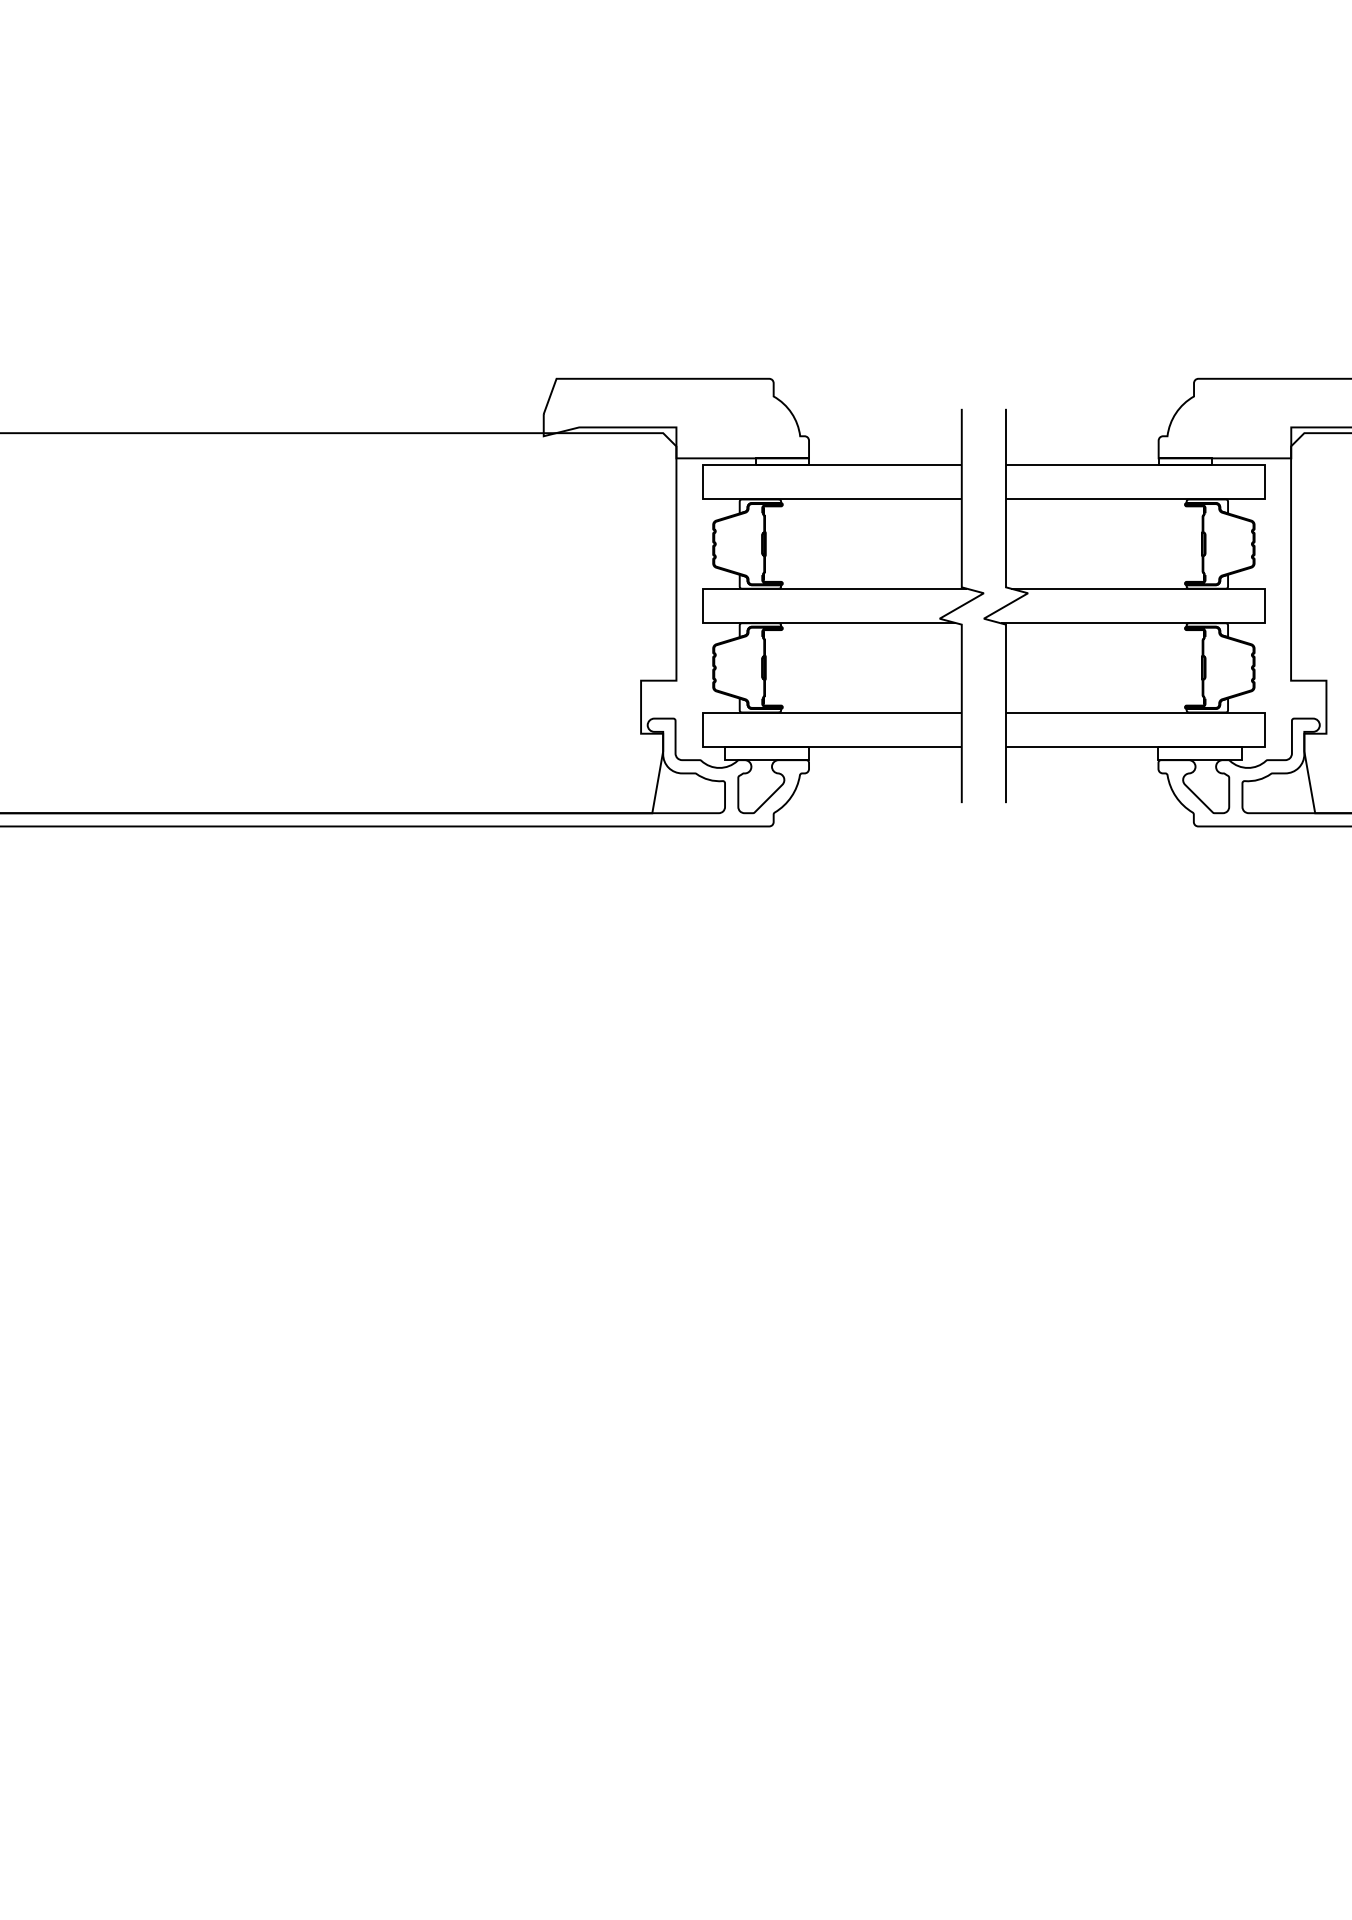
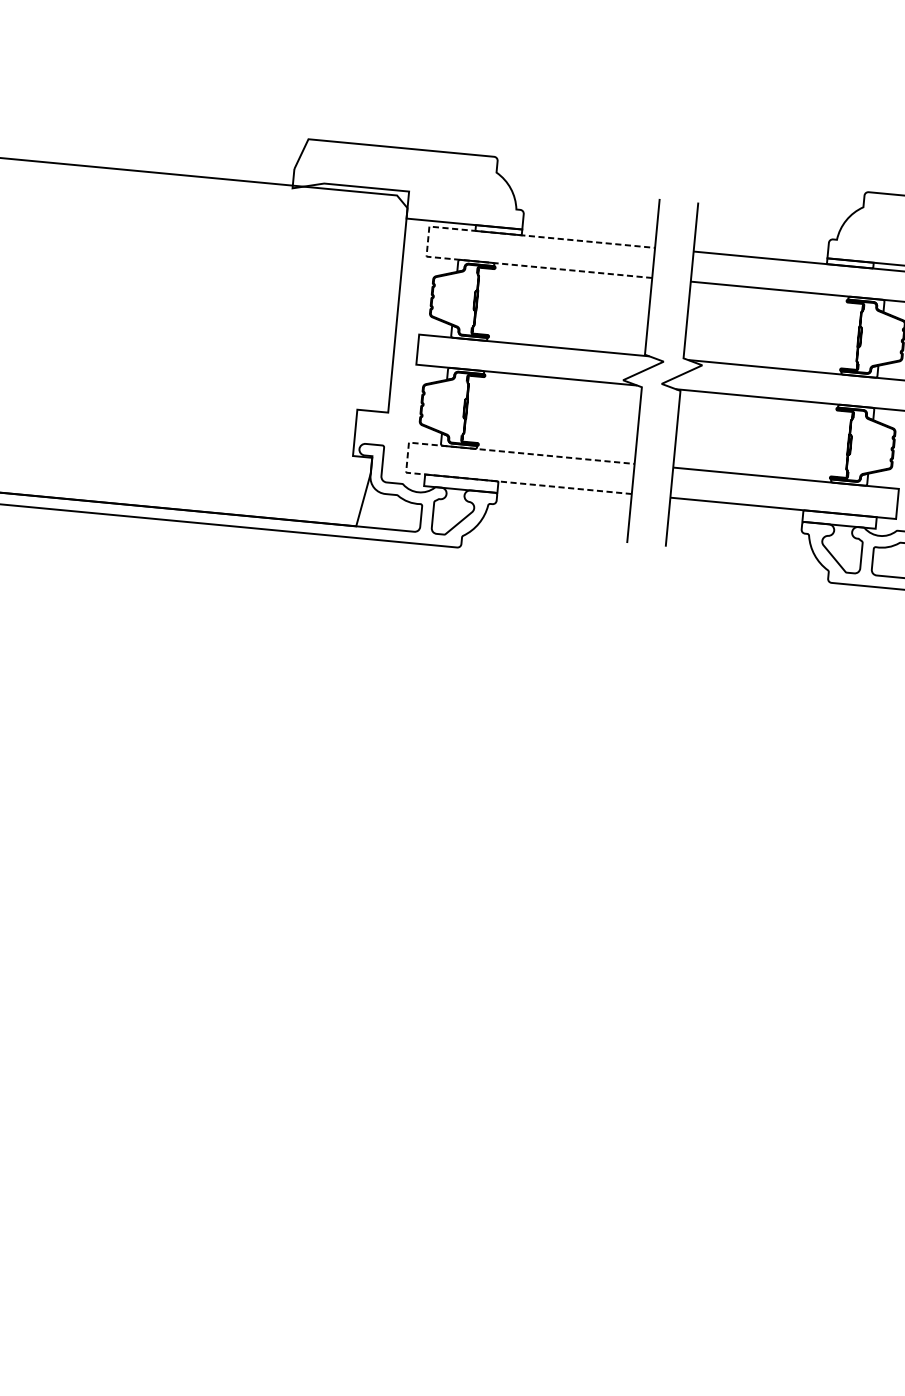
line: (703, 481) -> (428, 241), solid -> dashed
line: (703, 729) -> (407, 457), solid -> dashed

